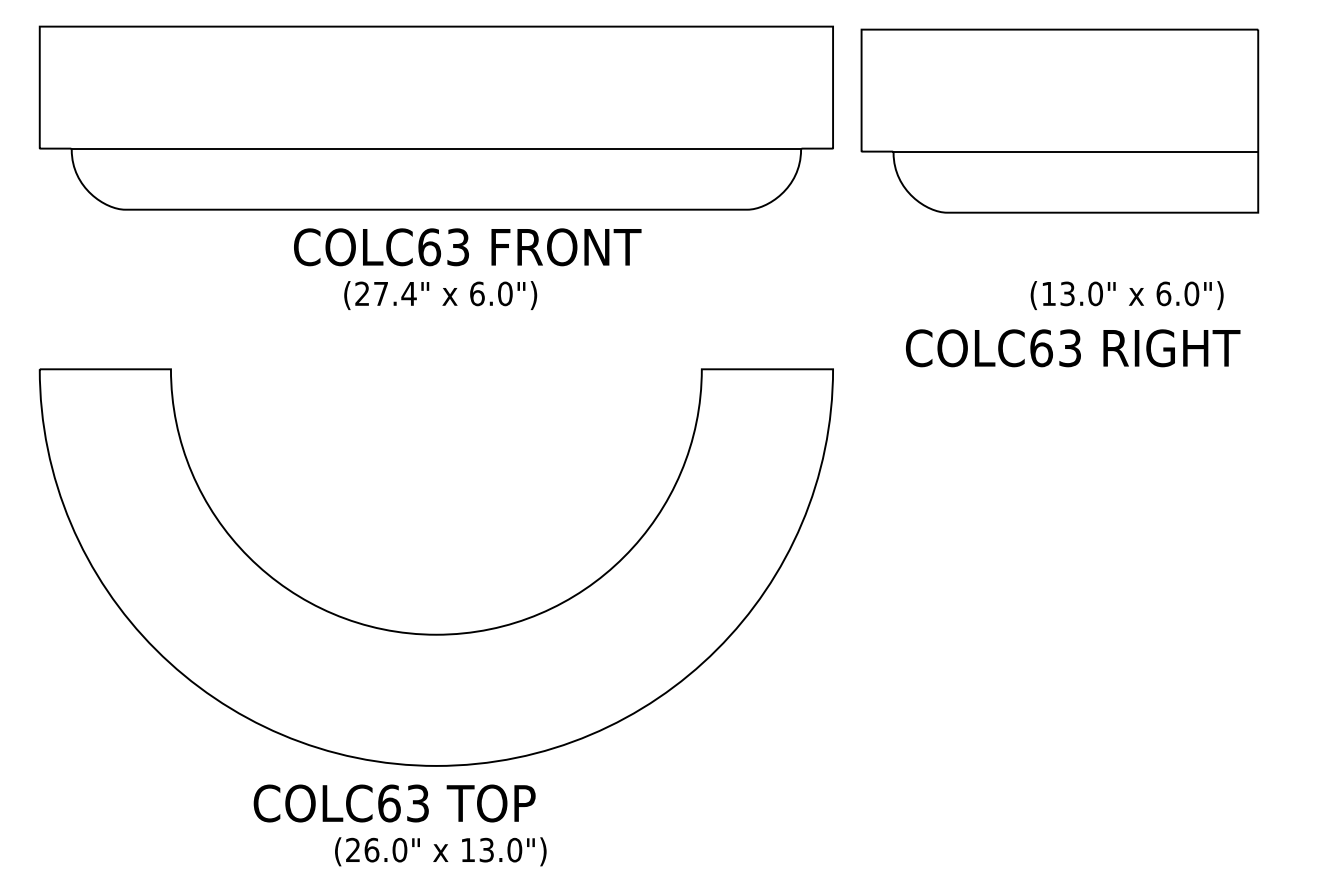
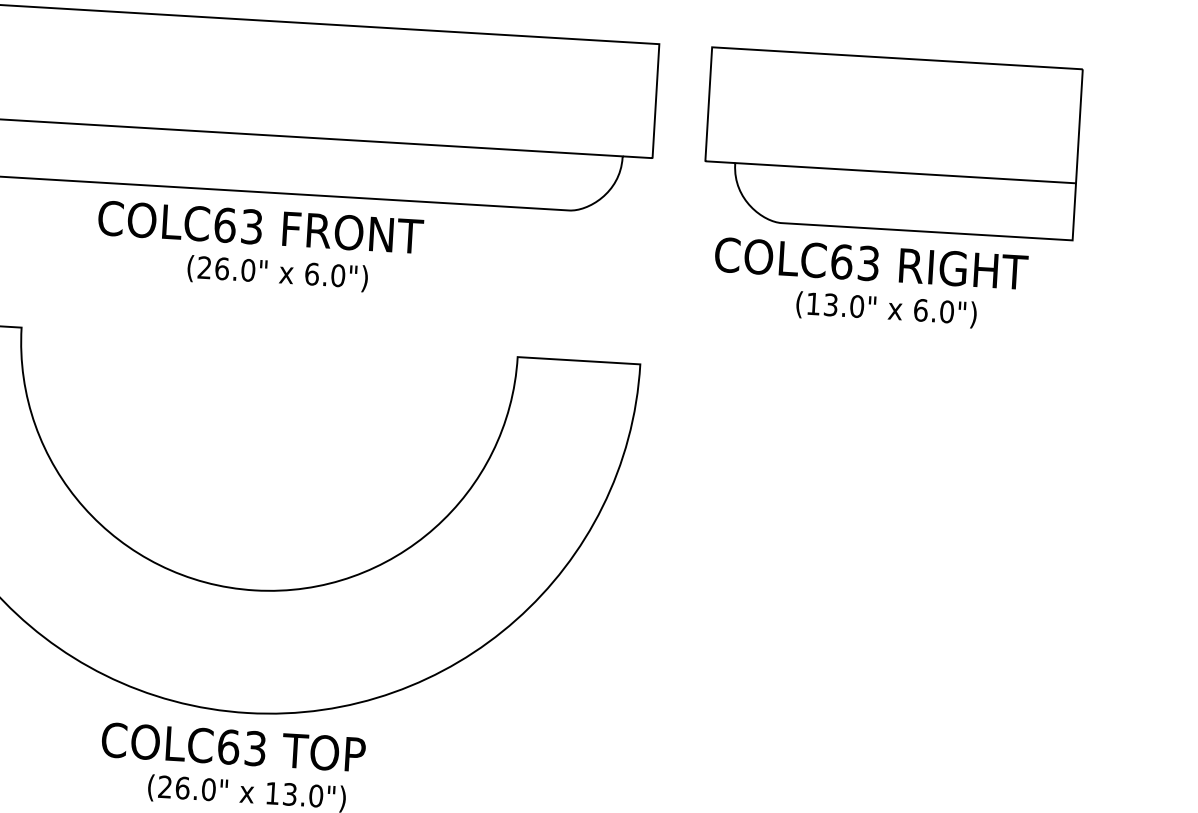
part: (1059, 120) -> (892, 143), moved
text: (467, 247) -> (260, 227), moved
text: (395, 293) -> (235, 269), (27.4" -> (26.0"
text: (1126, 295) -> (885, 309), moved
text: (1073, 348) -> (871, 263), moved
text: (394, 803) -> (233, 747), moved

